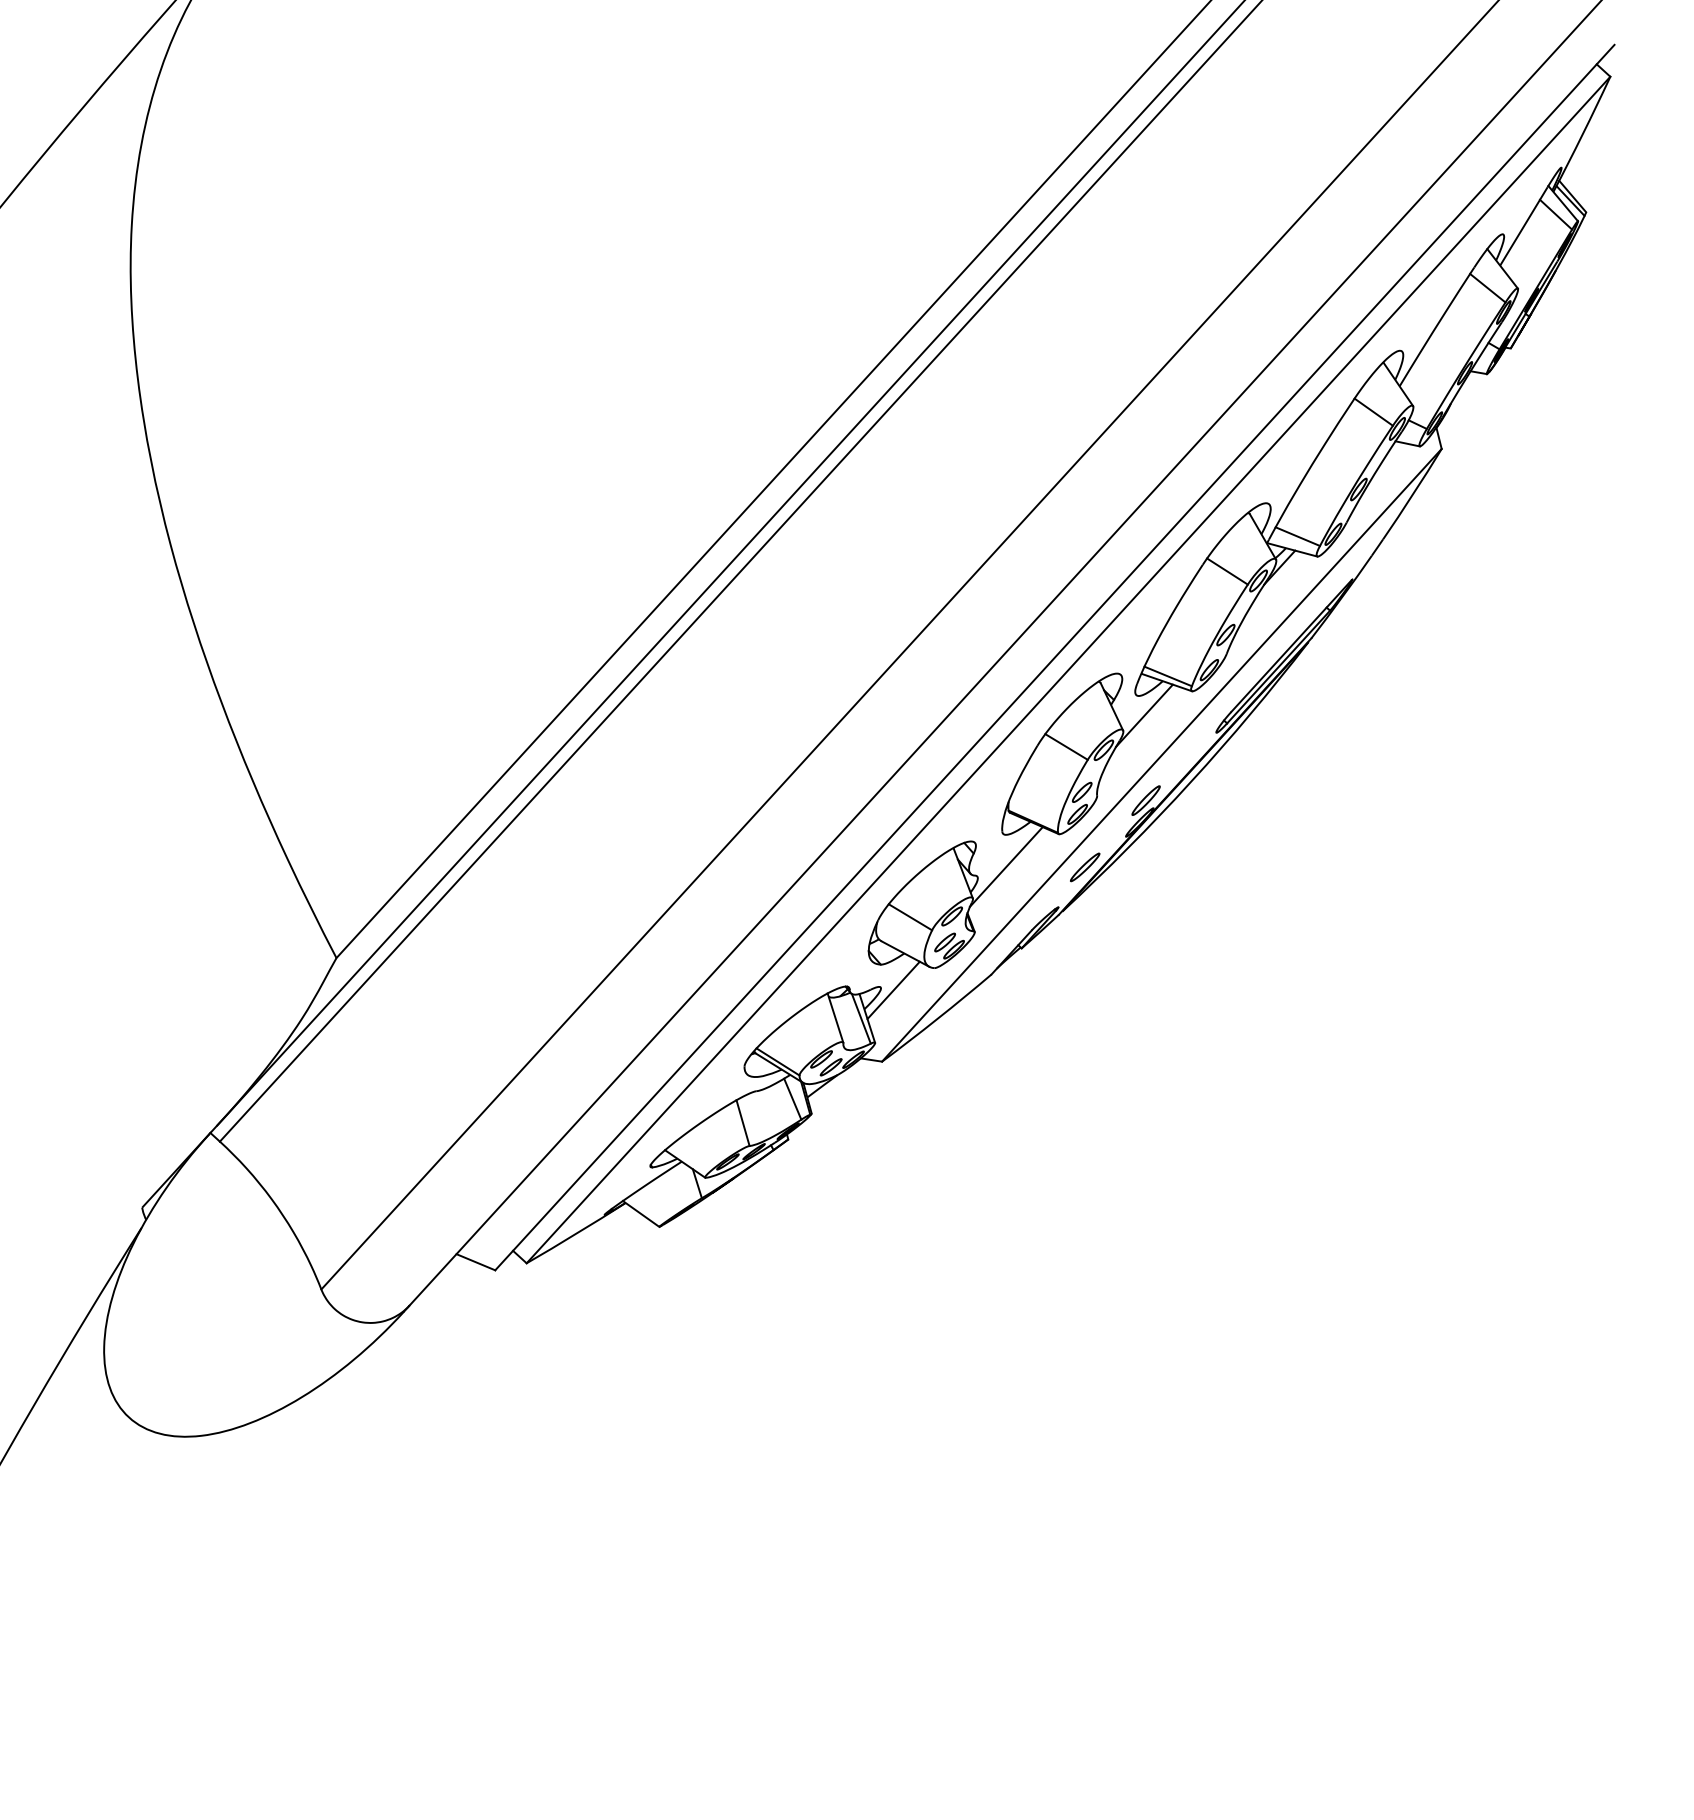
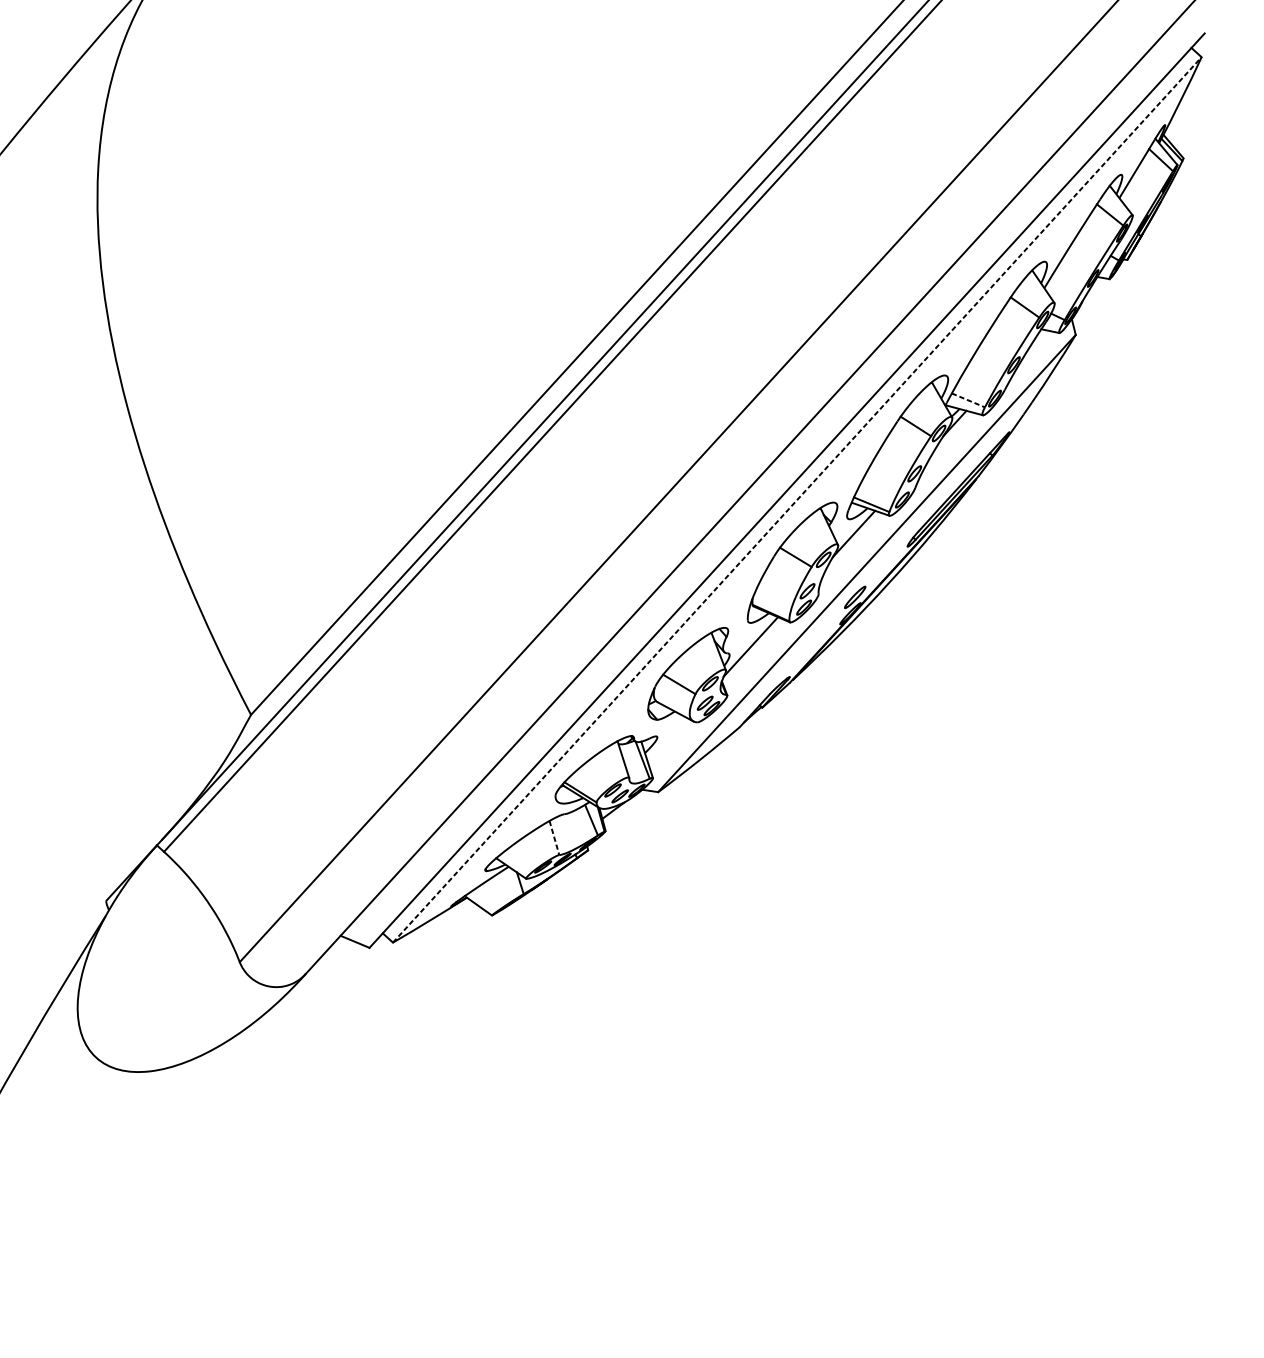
line: (1298, 536) -> (968, 400), solid -> dashed
line: (1068, 669) -> (797, 499), solid -> dashed
part: (1085, 867) -> (809, 647), removed
line: (893, 990) -> (666, 739), removed
line: (743, 1123) -> (554, 838), solid -> dashed

